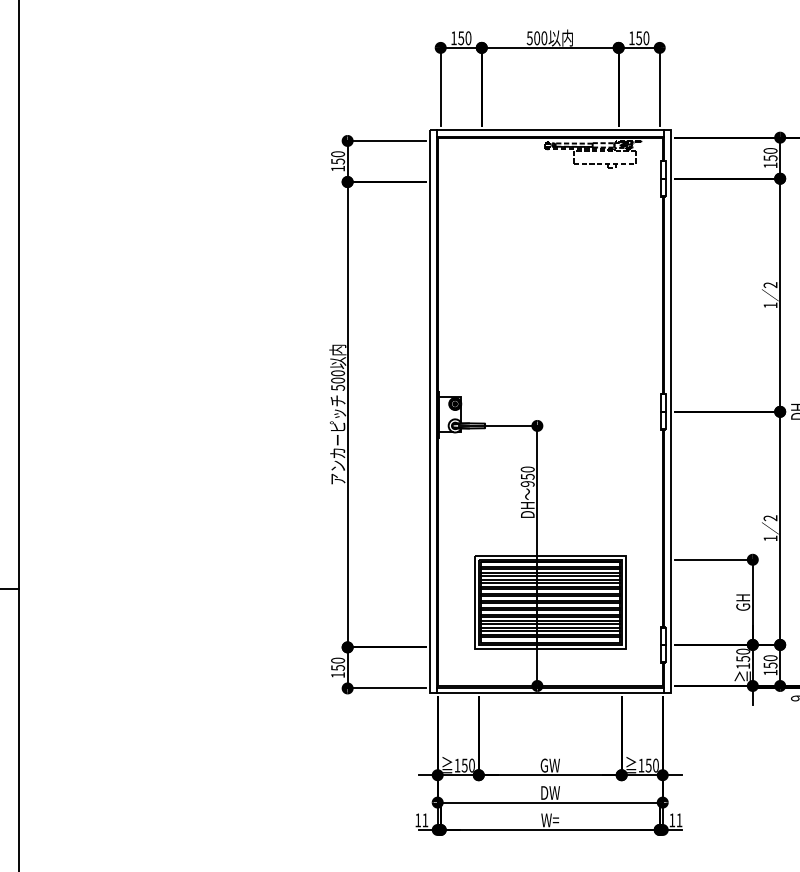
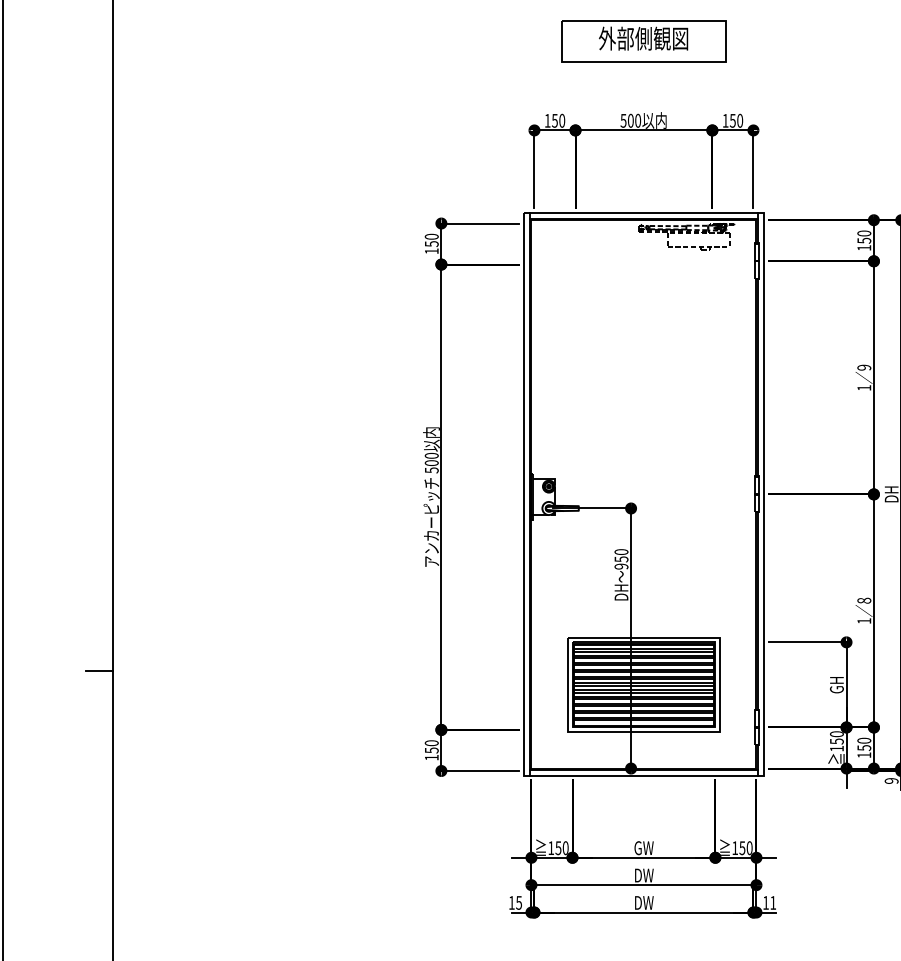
text: (770, 284) -> (864, 367), 2 -> 9
text: (770, 517) -> (864, 600), 2 -> 8
text: (424, 819) -> (518, 902), 11 -> 15
text: (550, 819) -> (644, 902), W= -> DW

